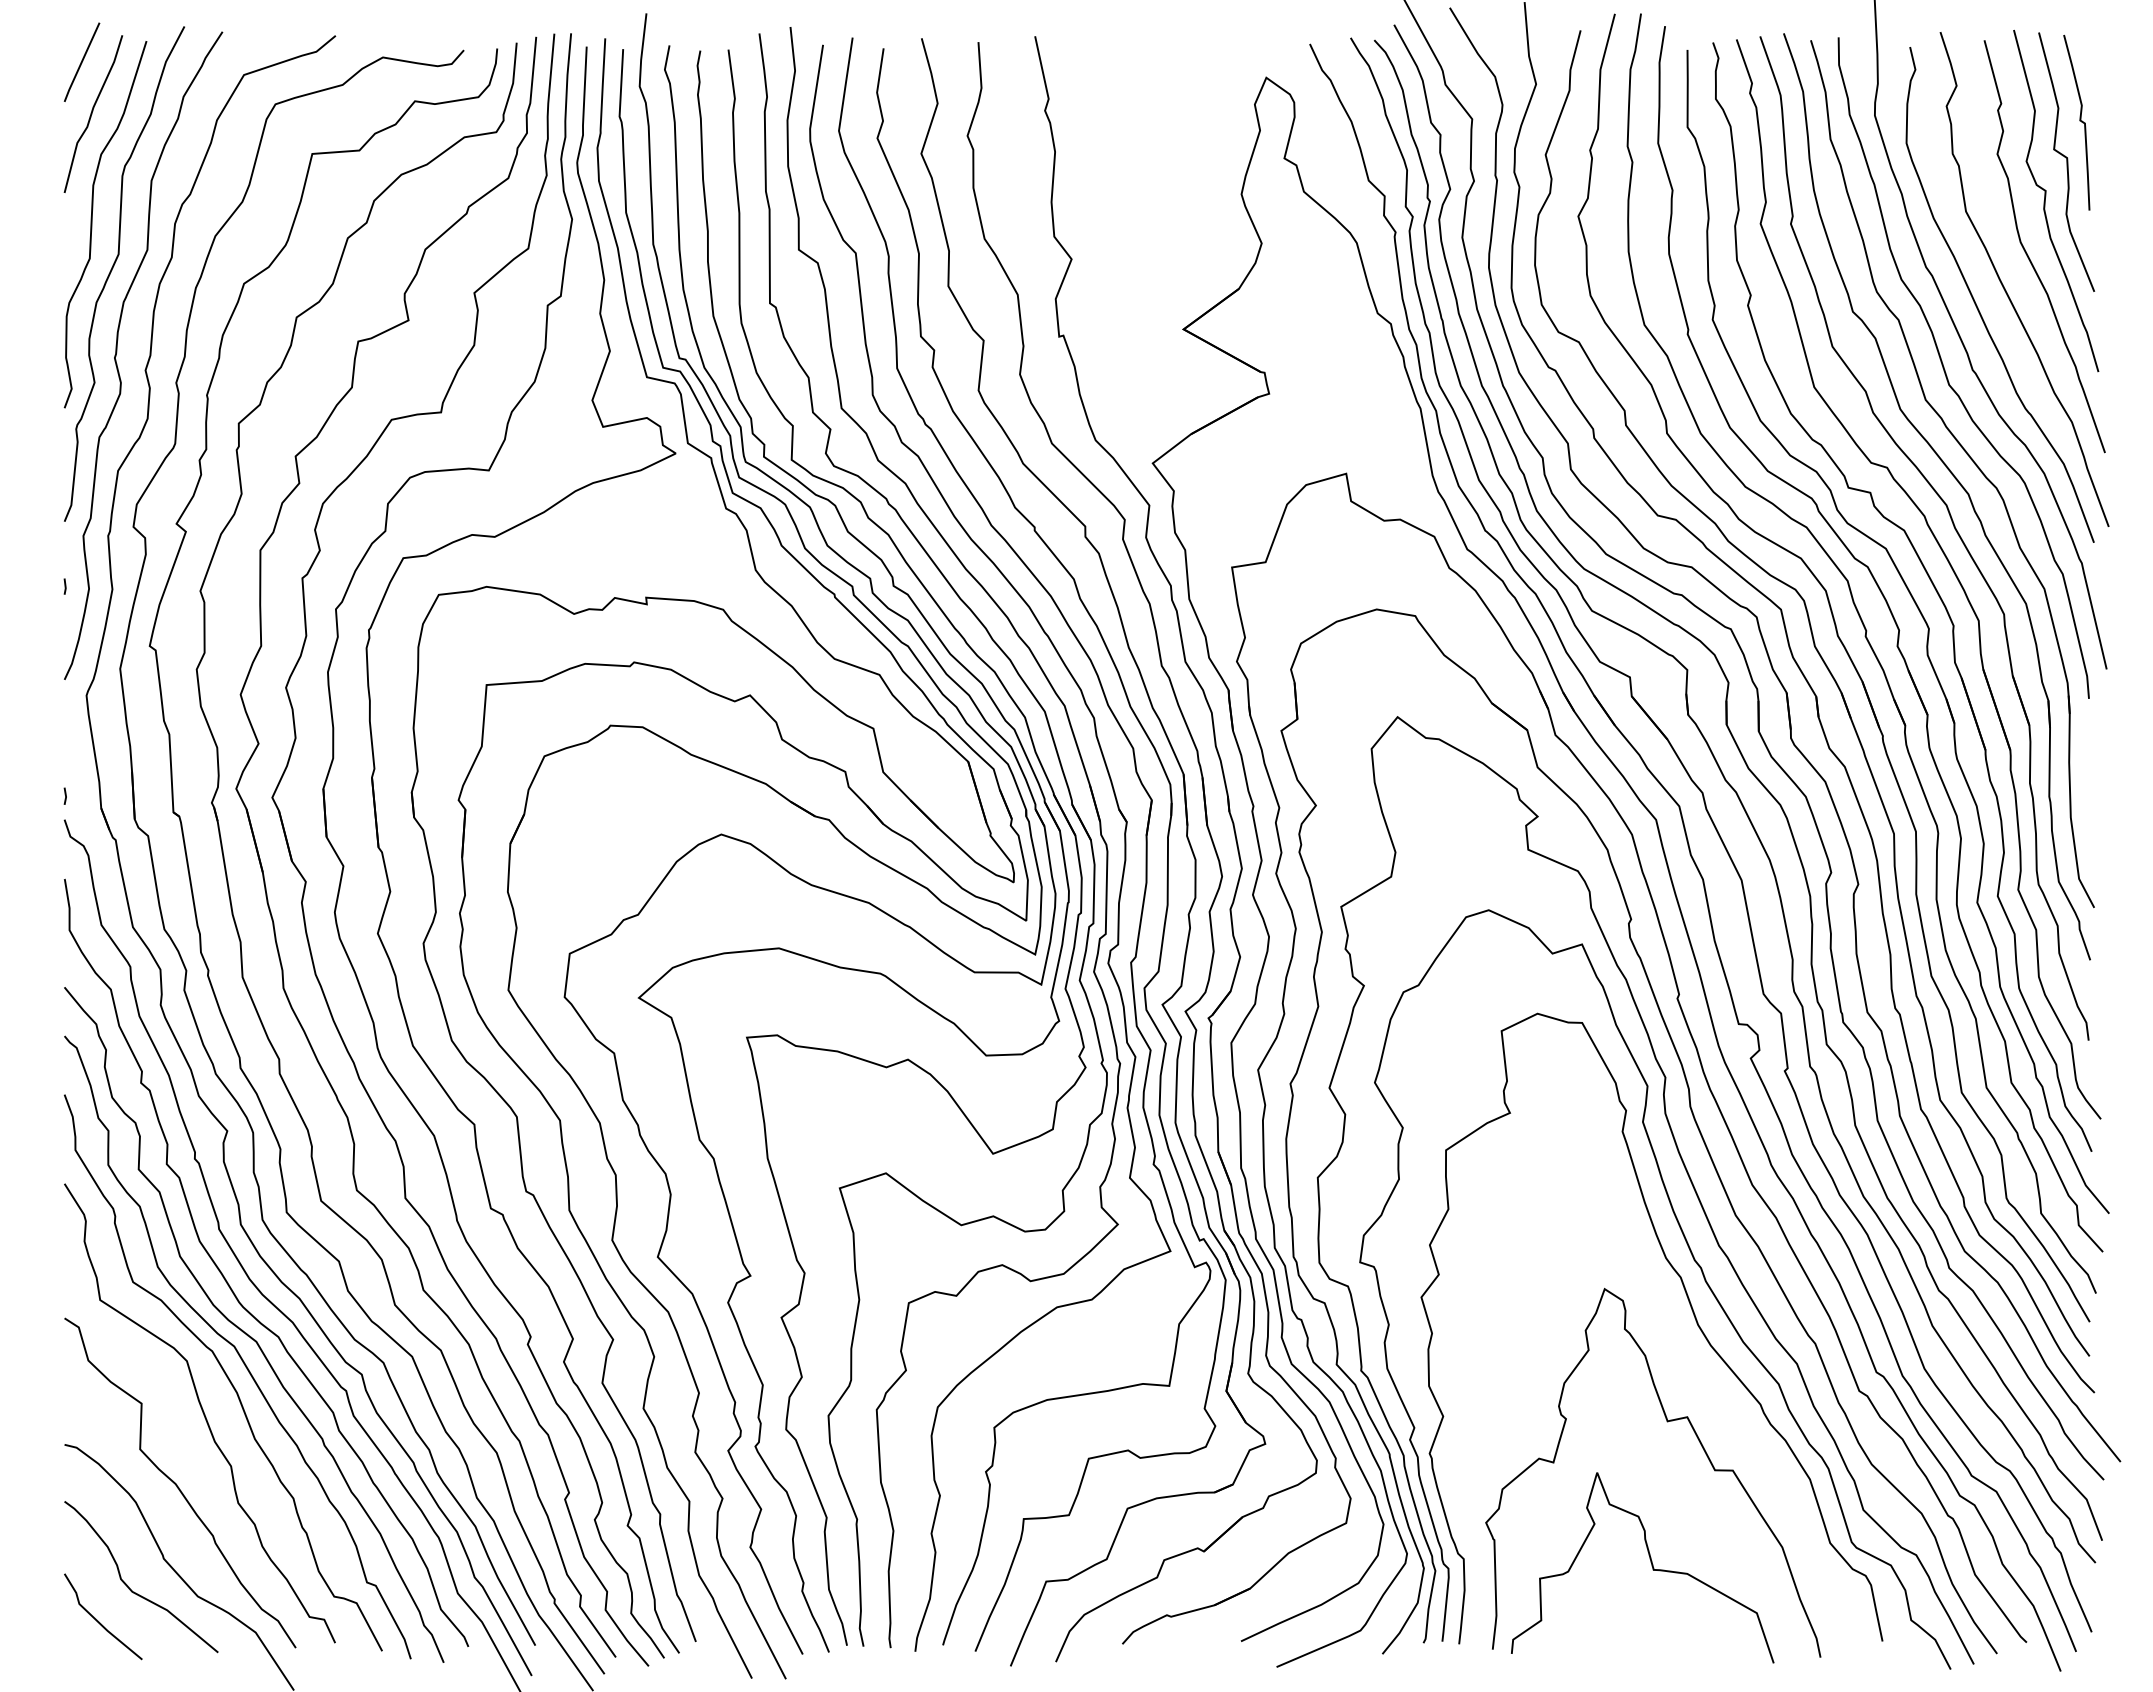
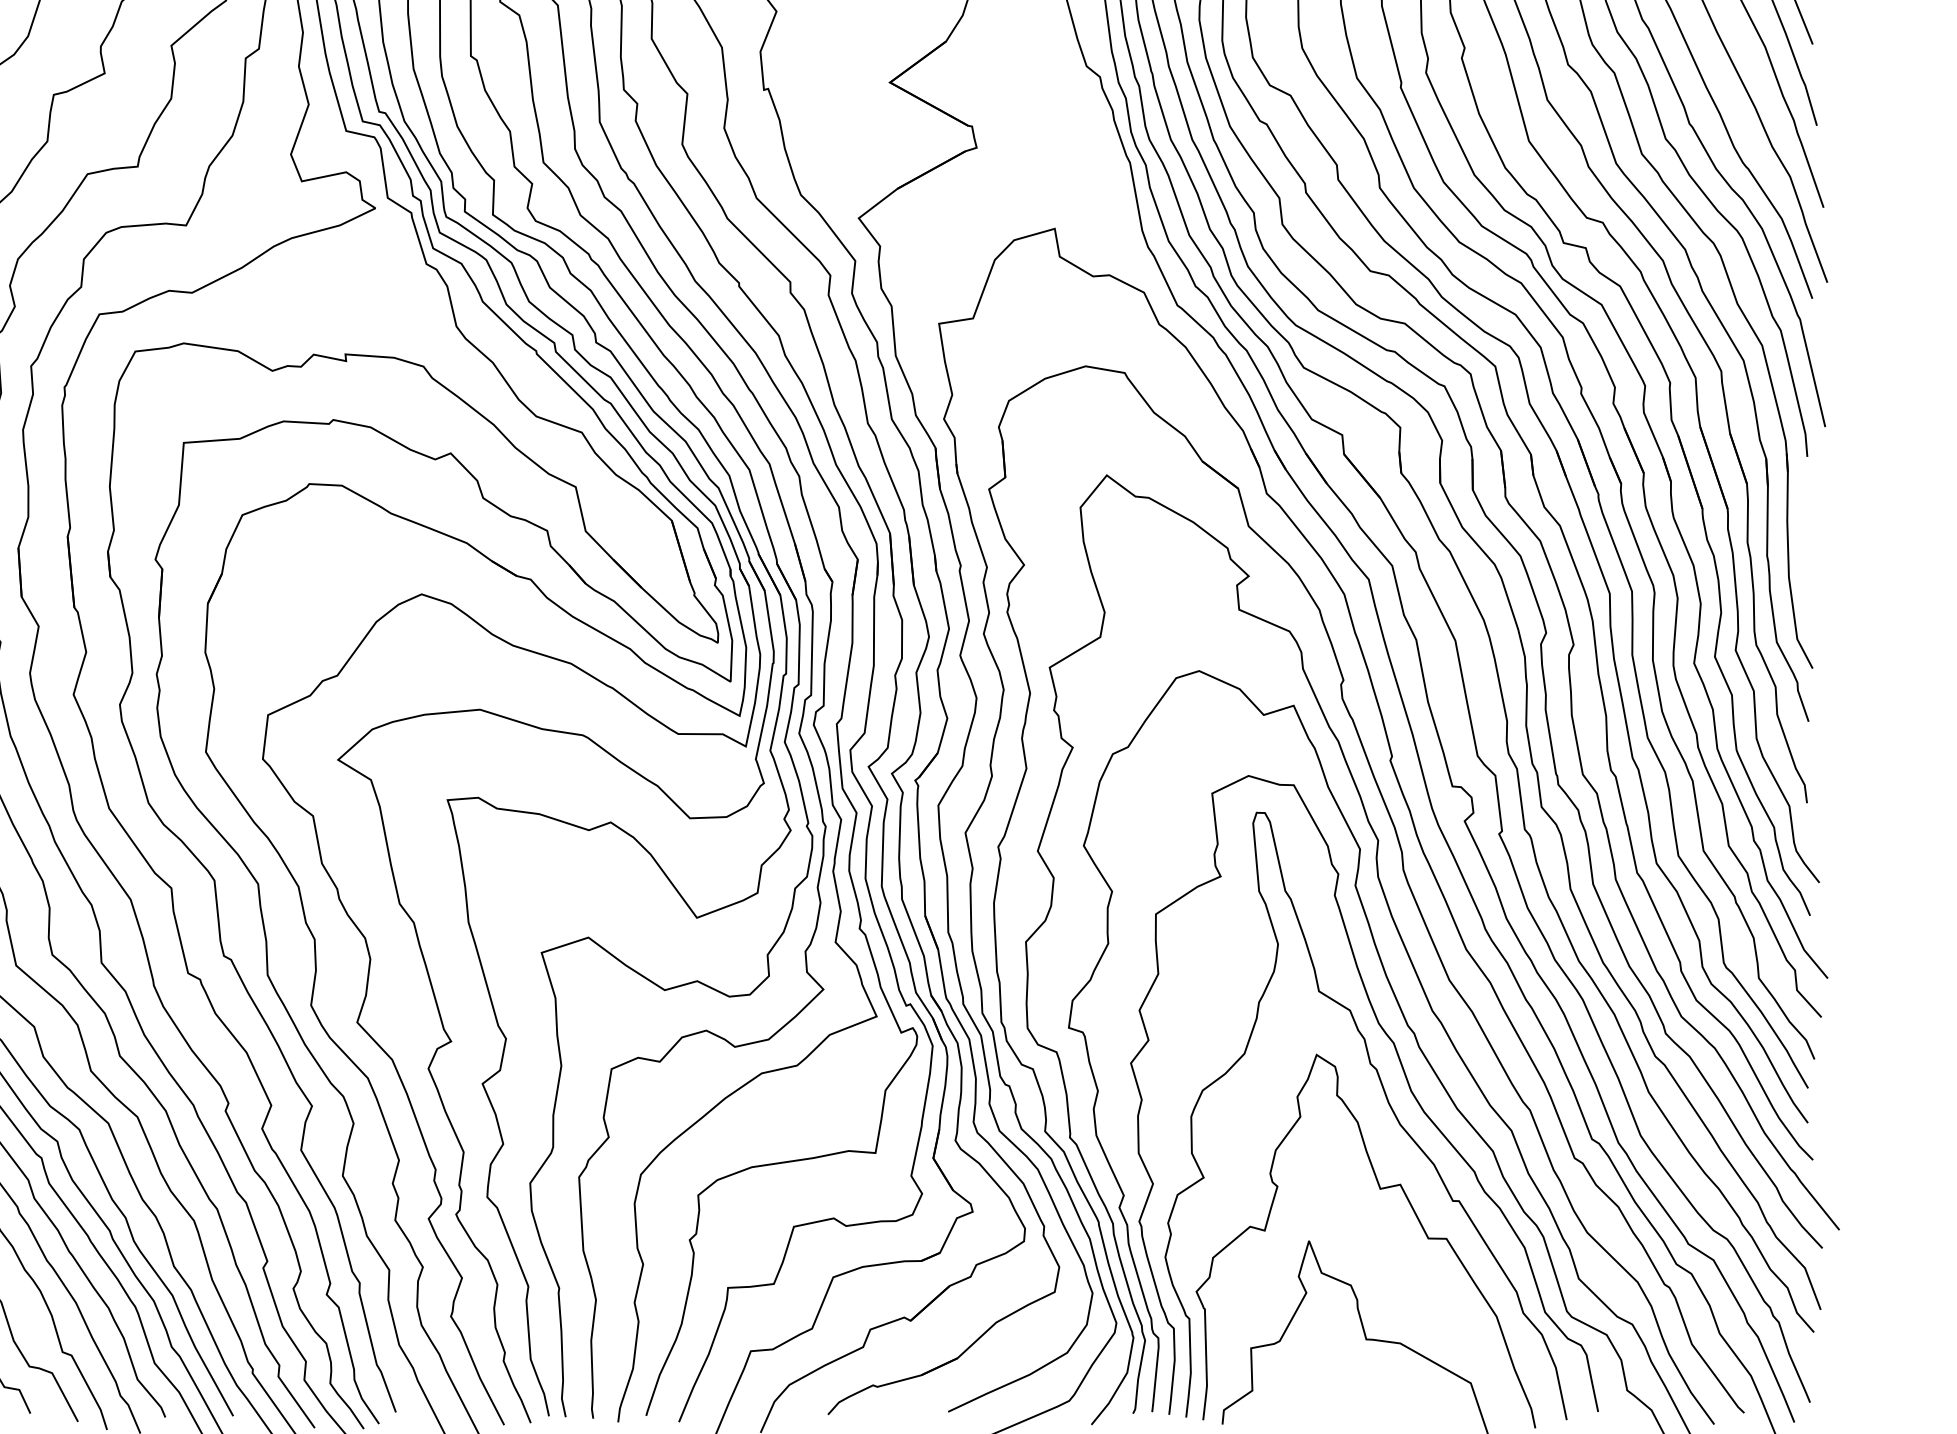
curve: (1675, 1338) -> (1388, 1104), added

